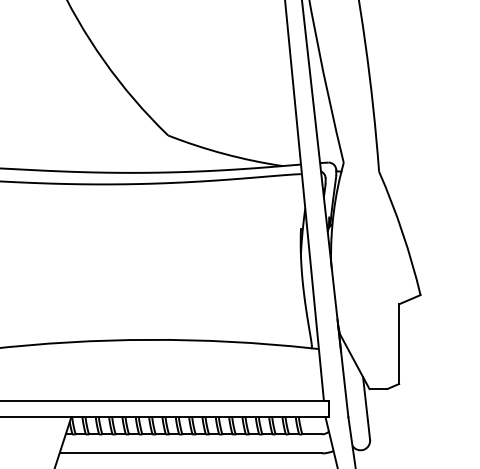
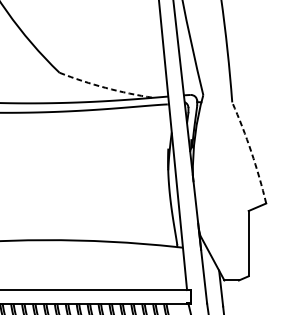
arc: (224, 154) -> (105, 88), solid -> dashed
arc: (402, 232) -> (251, 152), solid -> dashed

